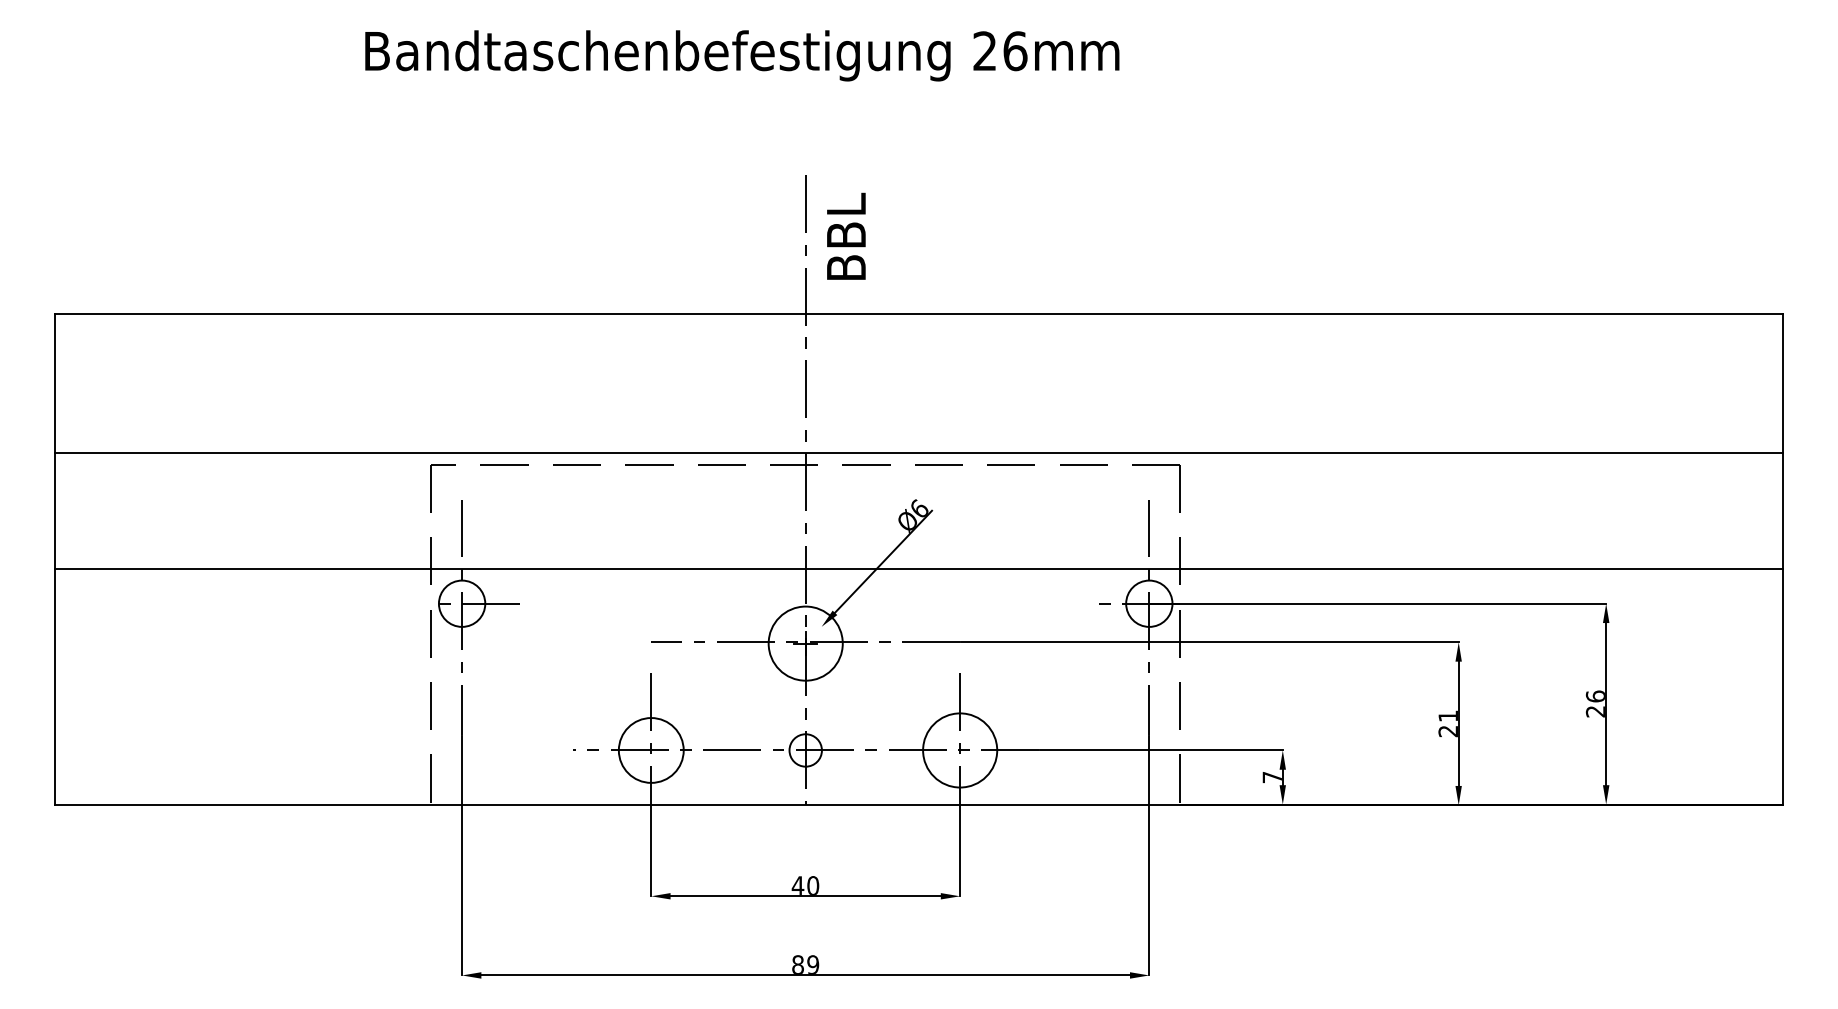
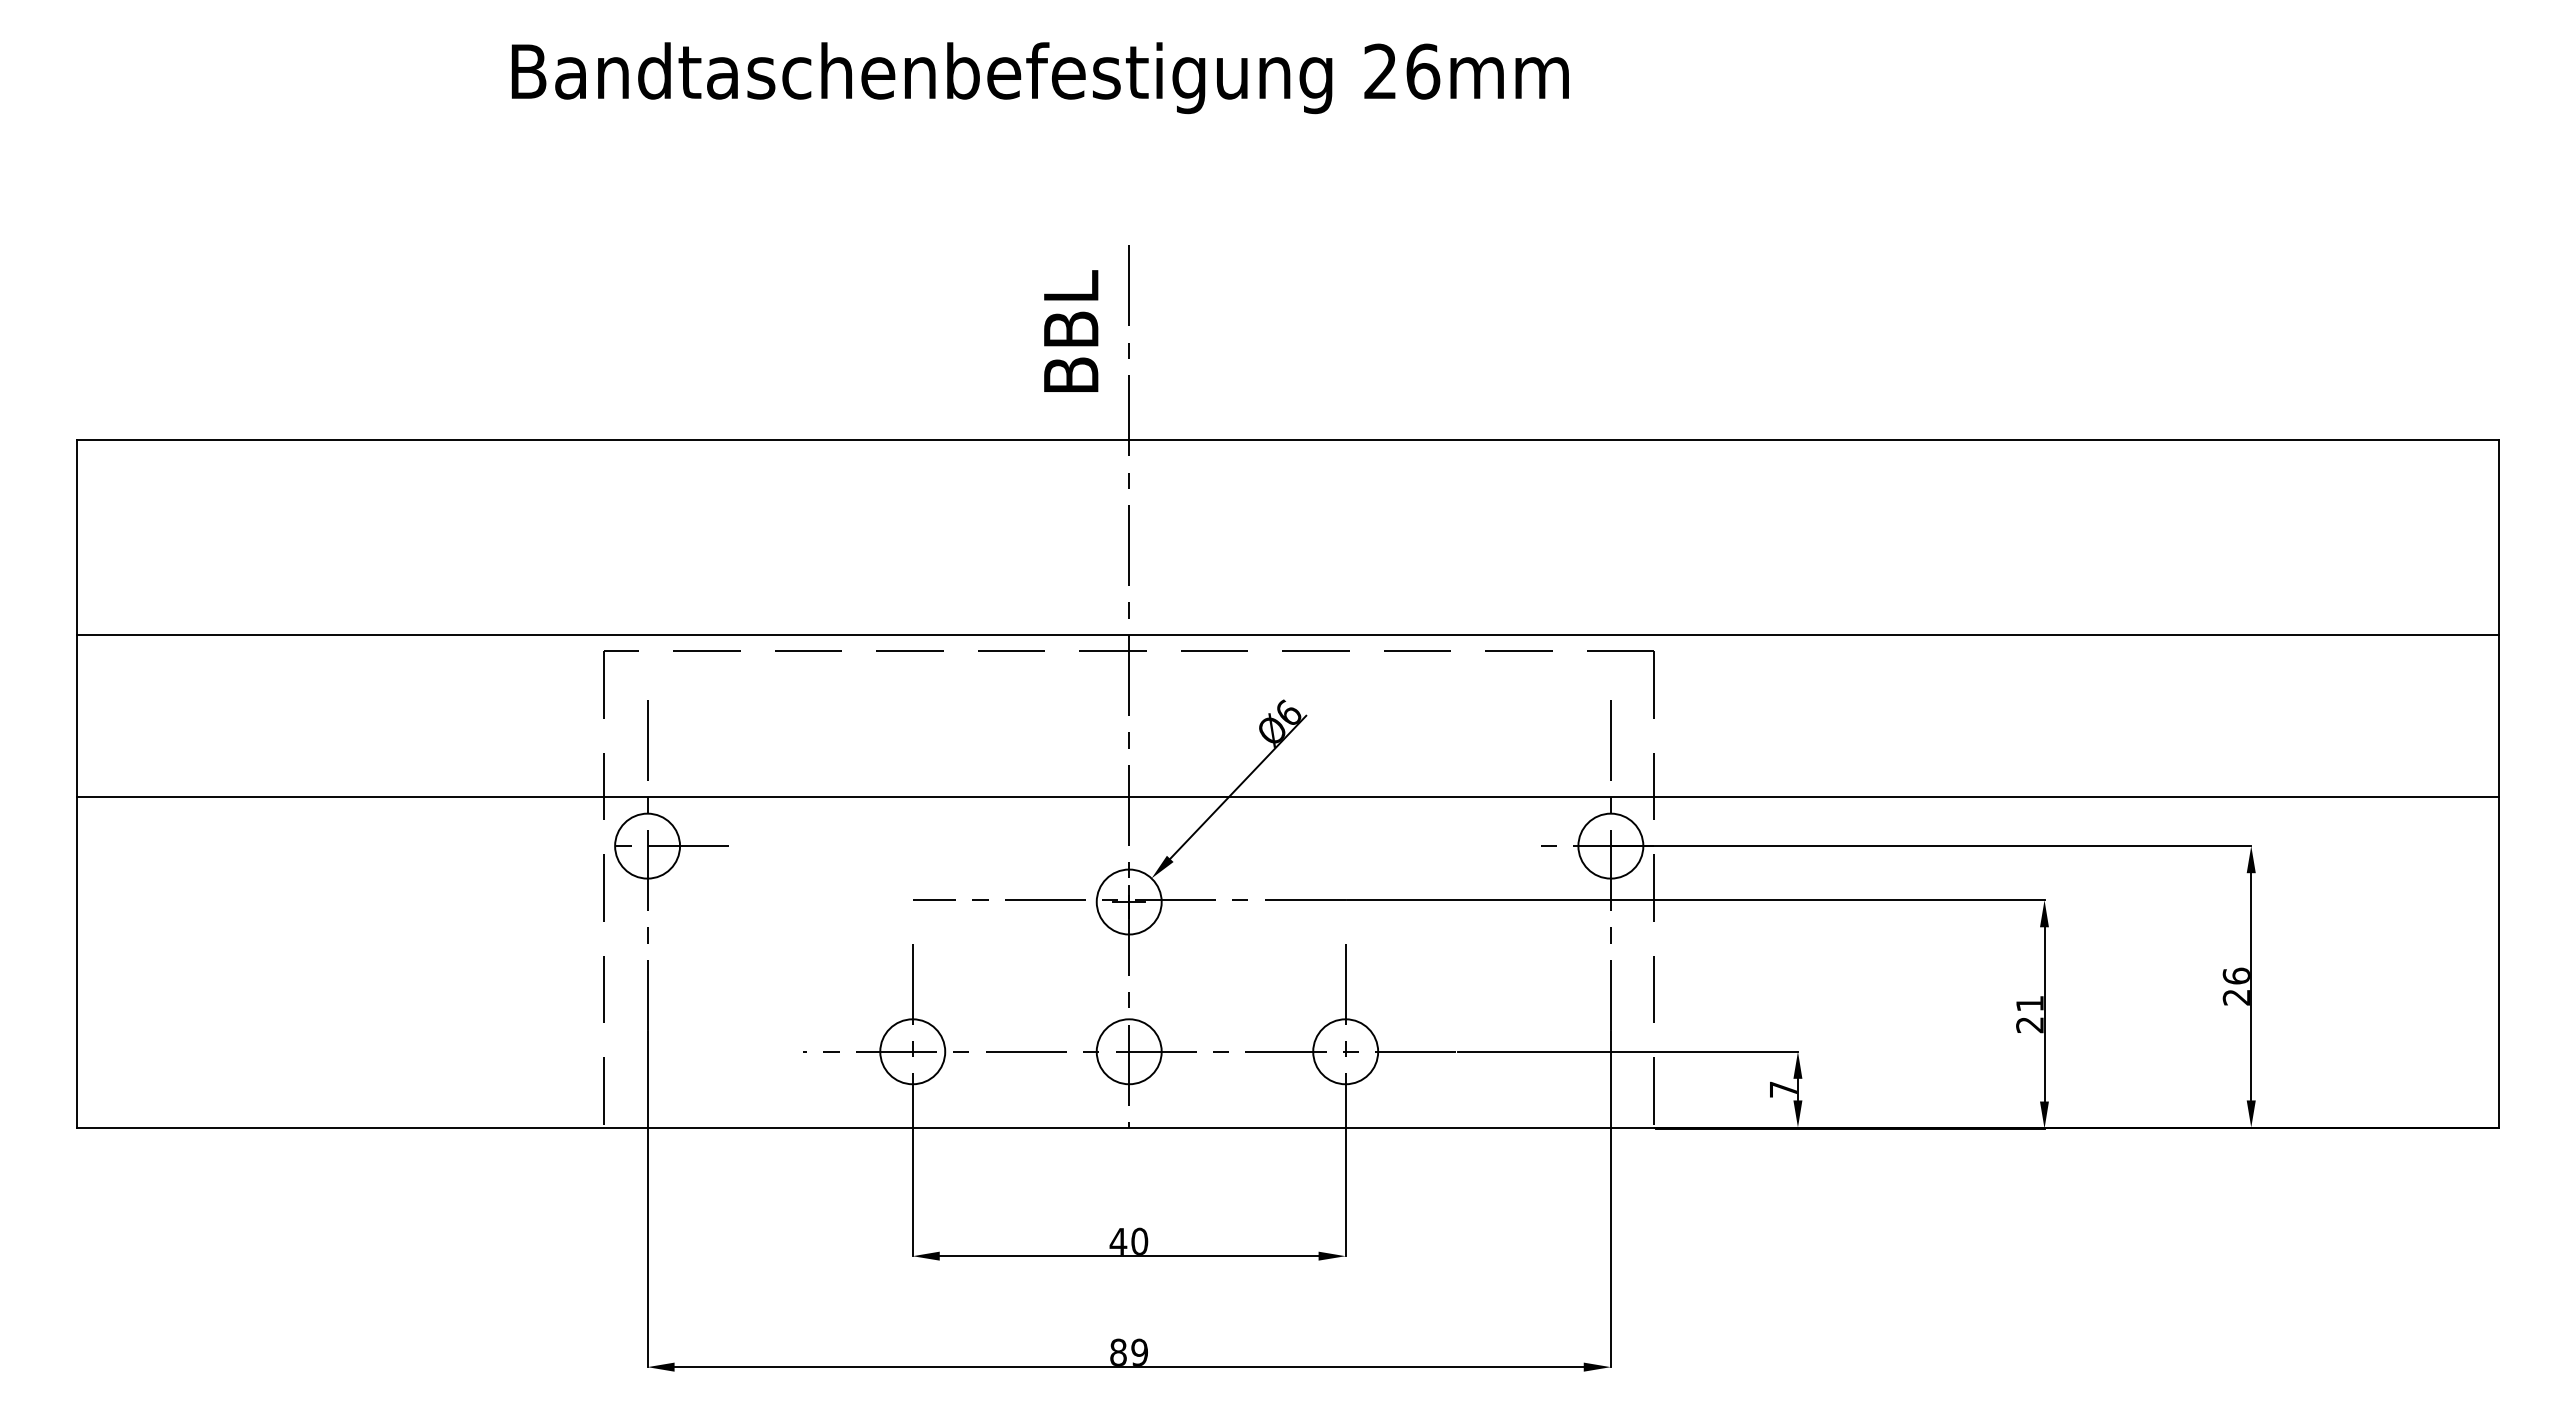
text: (846, 235) -> (1071, 330), moved
circle: (805, 643) -> (1128, 901), size x0.62
circle: (651, 750) -> (912, 1051), size x0.71
circle: (805, 750) -> (1128, 1051), size x1.43
circle: (960, 750) -> (1345, 1051), size x0.62

